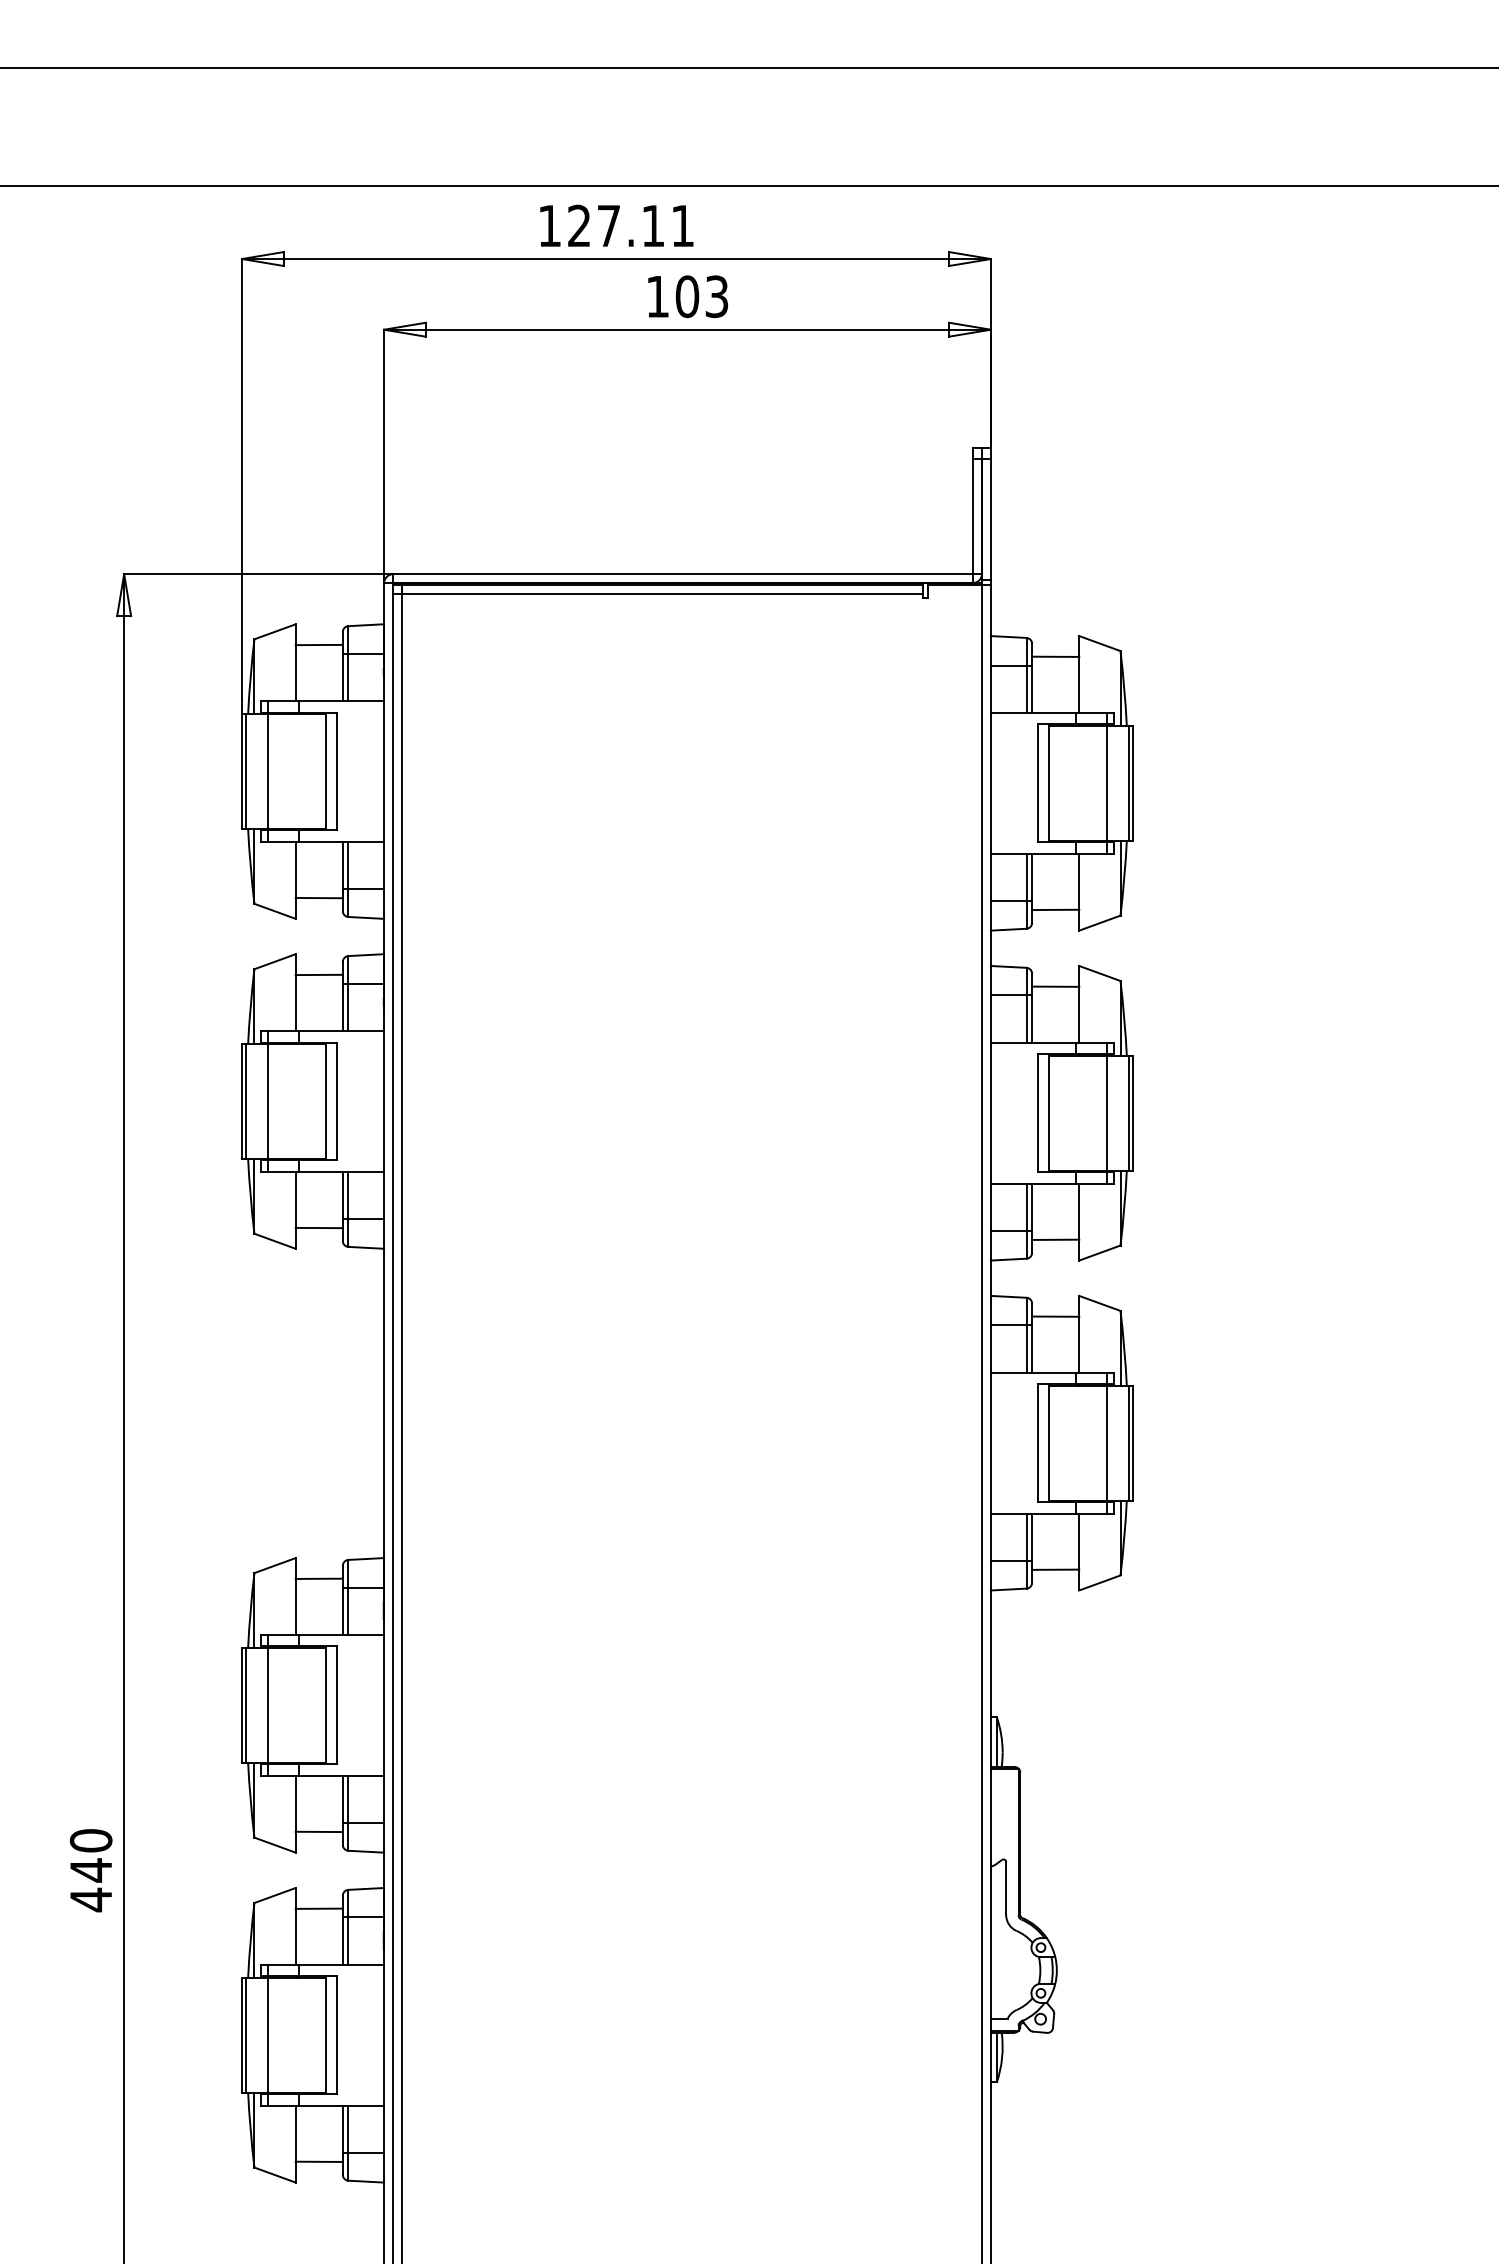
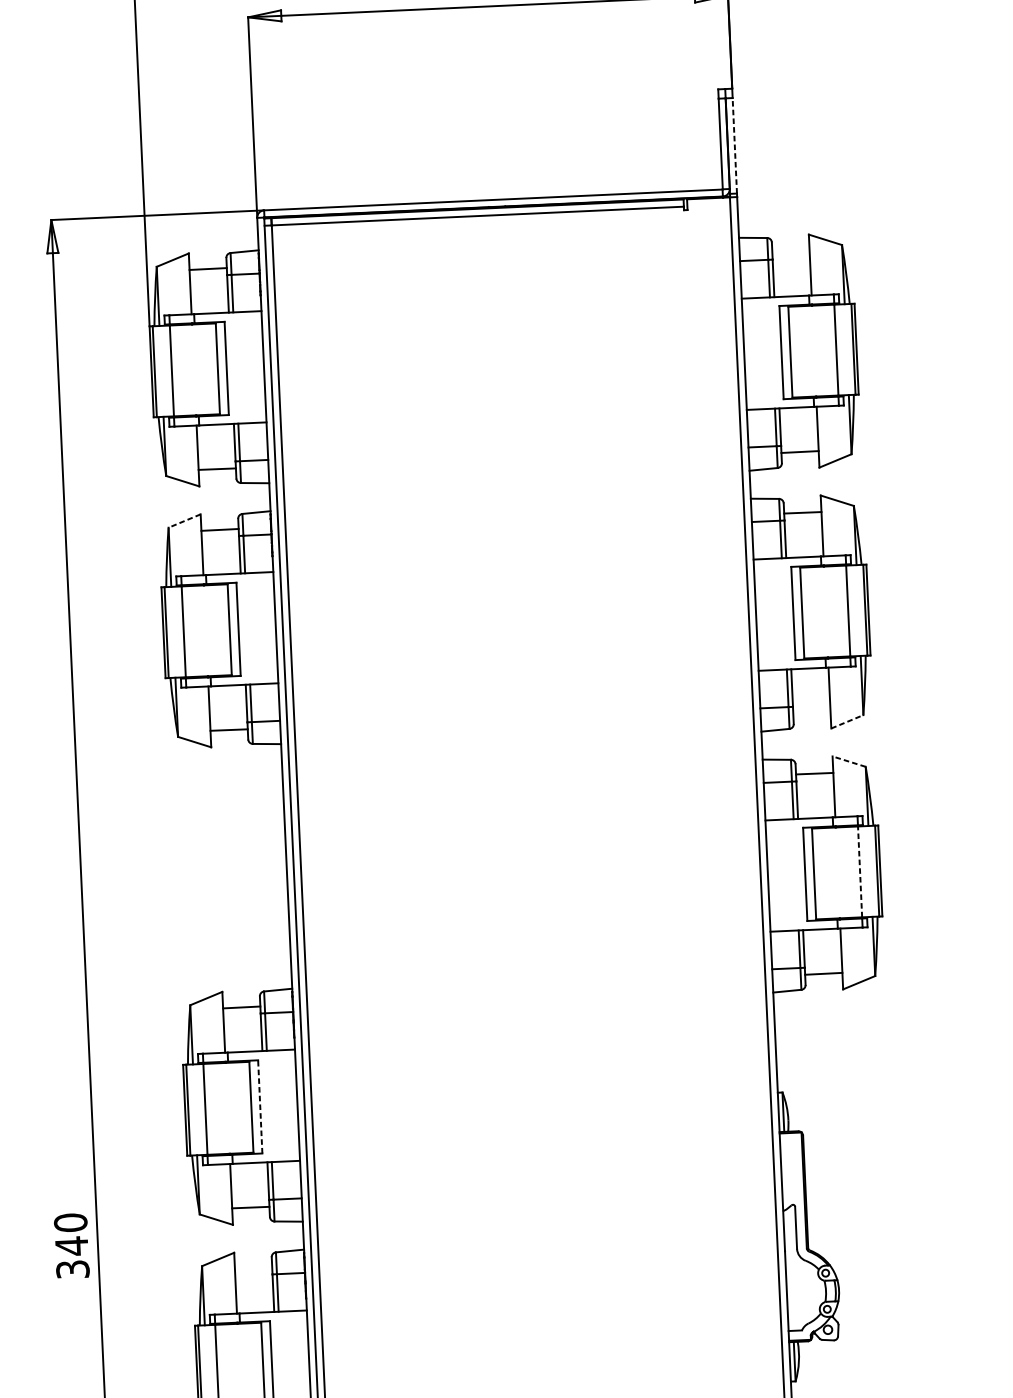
line: (990, 519) -> (734, 145), solid -> dashed
line: (1055, 656) -> (790, 251), removed
line: (275, 961) -> (184, 520), solid -> dashed
line: (1055, 1239) -> (811, 712), removed
line: (1099, 1253) -> (847, 722), solid -> dashed
line: (1099, 1303) -> (848, 761), solid -> dashed
line: (1107, 1442) -> (860, 871), solid -> dashed
line: (336, 1705) -> (259, 1107), solid -> dashed
text: (90, 1899) -> (72, 1269), 440 -> 340
line: (318, 1908) -> (252, 1268), removed

